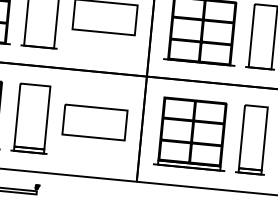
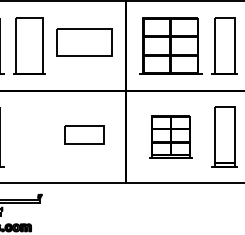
part: (32, 118) -> (29, 136), removed
part: (94, 121) -> (84, 134), size x0.7
part: (191, 133) -> (170, 136), size x0.7

